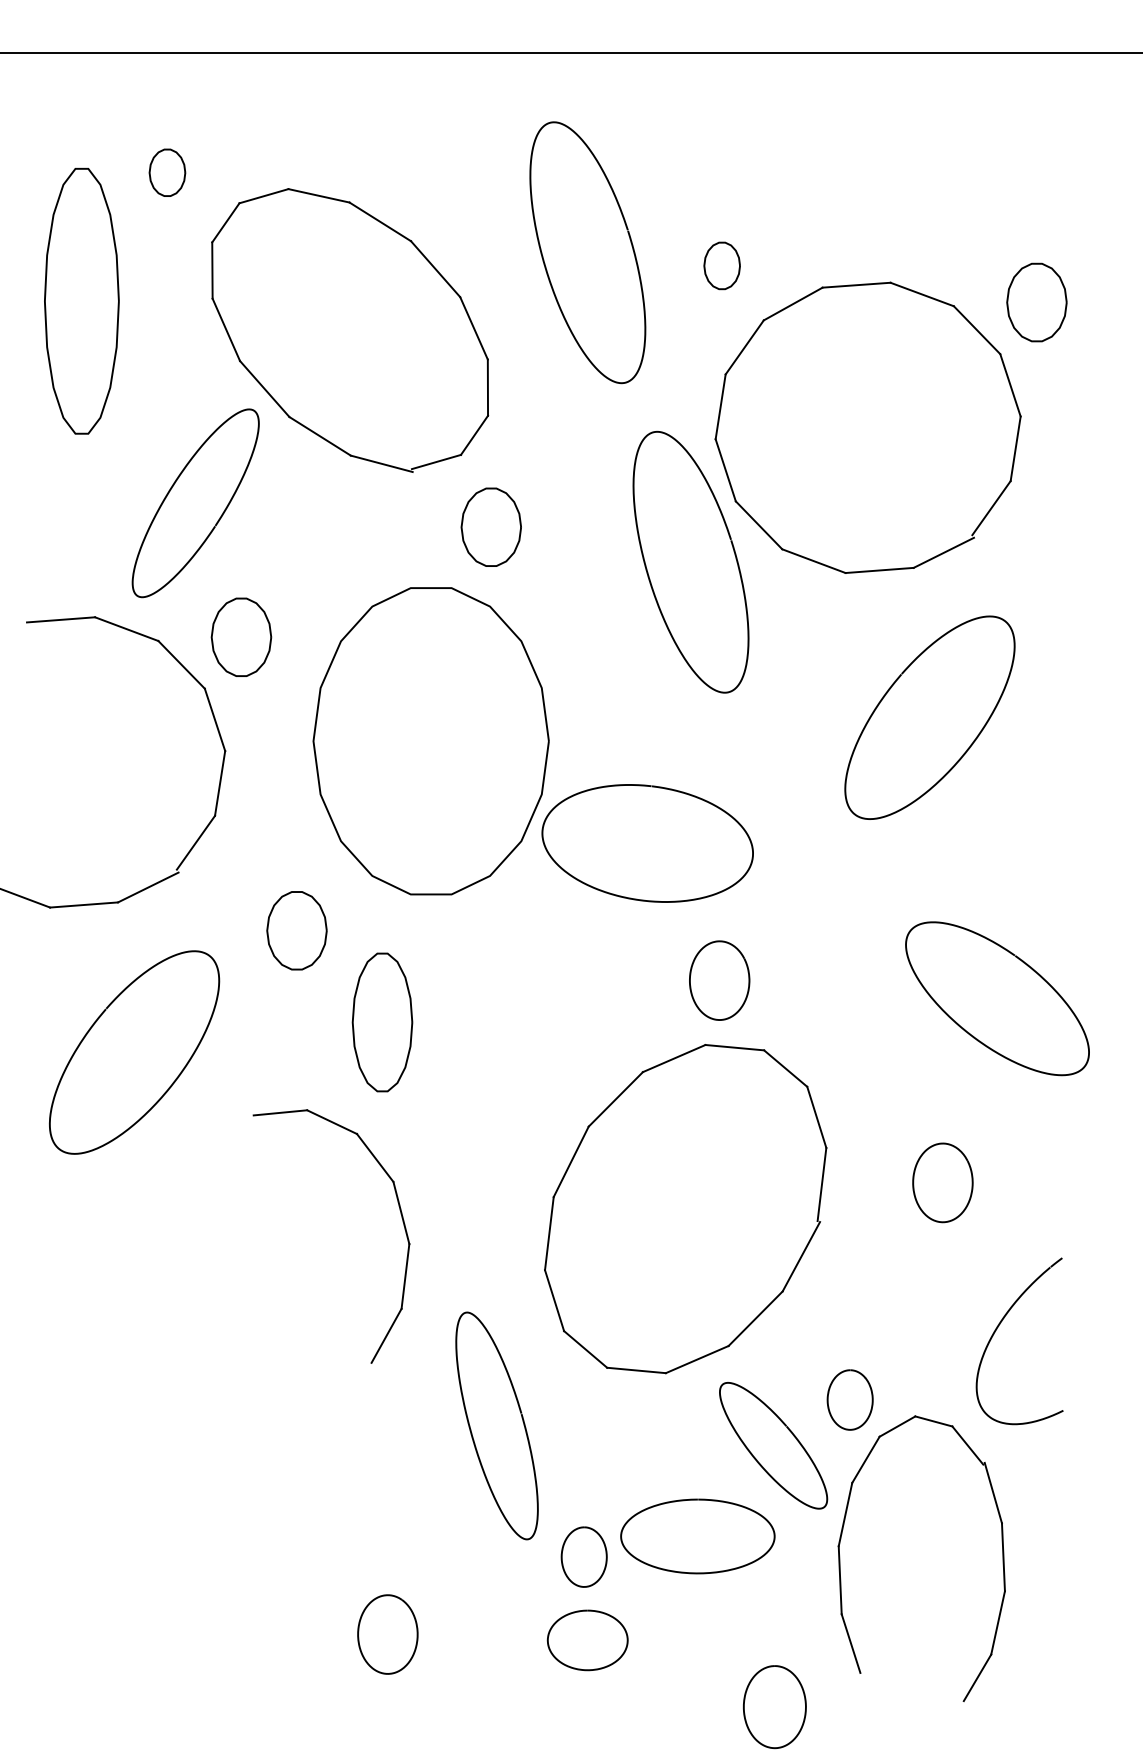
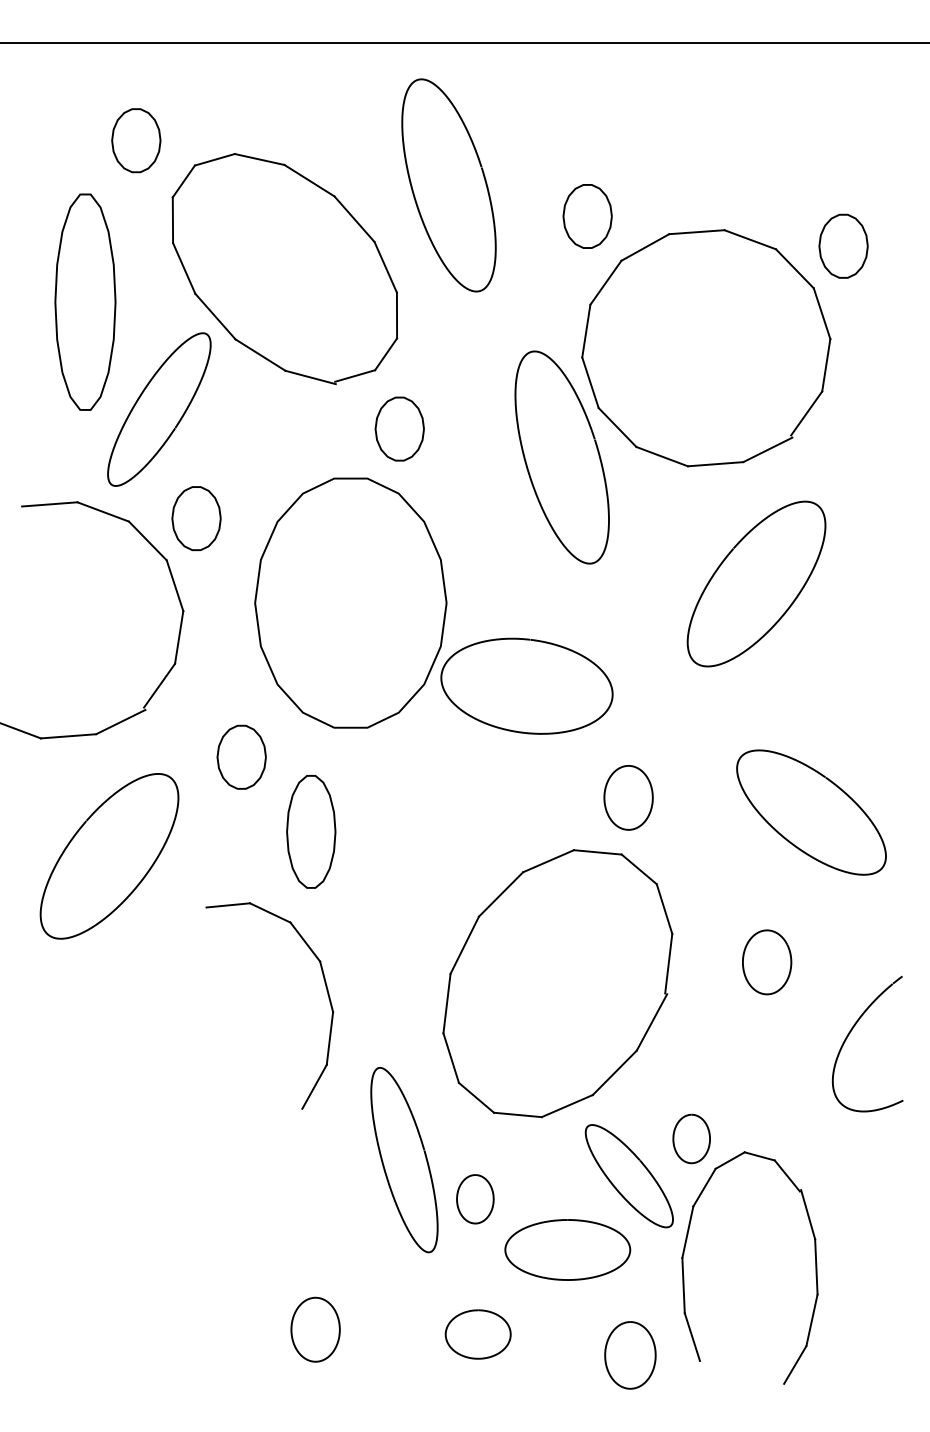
part: (167, 172) -> (136, 140), size x1.67
part: (721, 265) -> (587, 216), size x1.67
curve: (546, 266) -> (415, 196), moved
part: (81, 301) -> (85, 302), moved
curve: (691, 975) -> (605, 793), moved
part: (997, 1329) -> (849, 1034), moved
curve: (563, 1550) -> (458, 1193), moved
curve: (745, 1713) -> (606, 1360), moved

